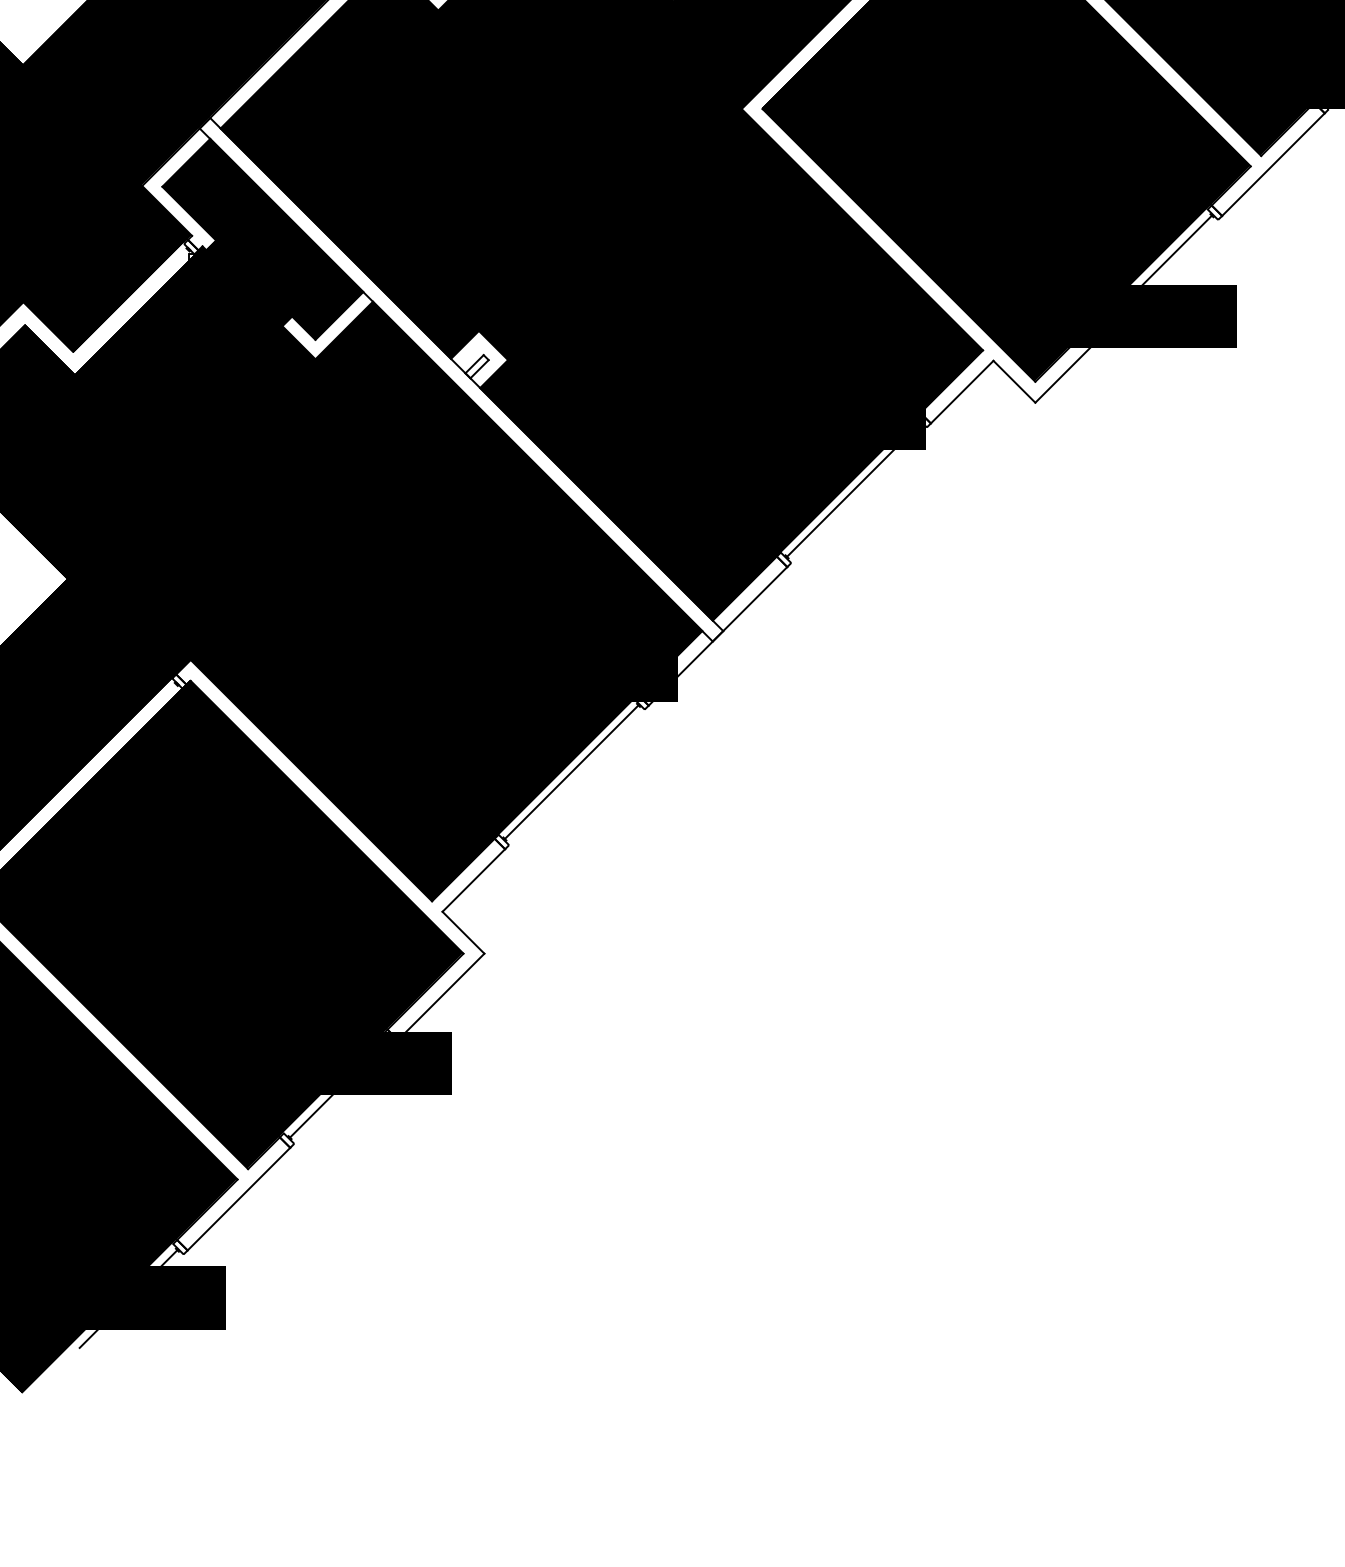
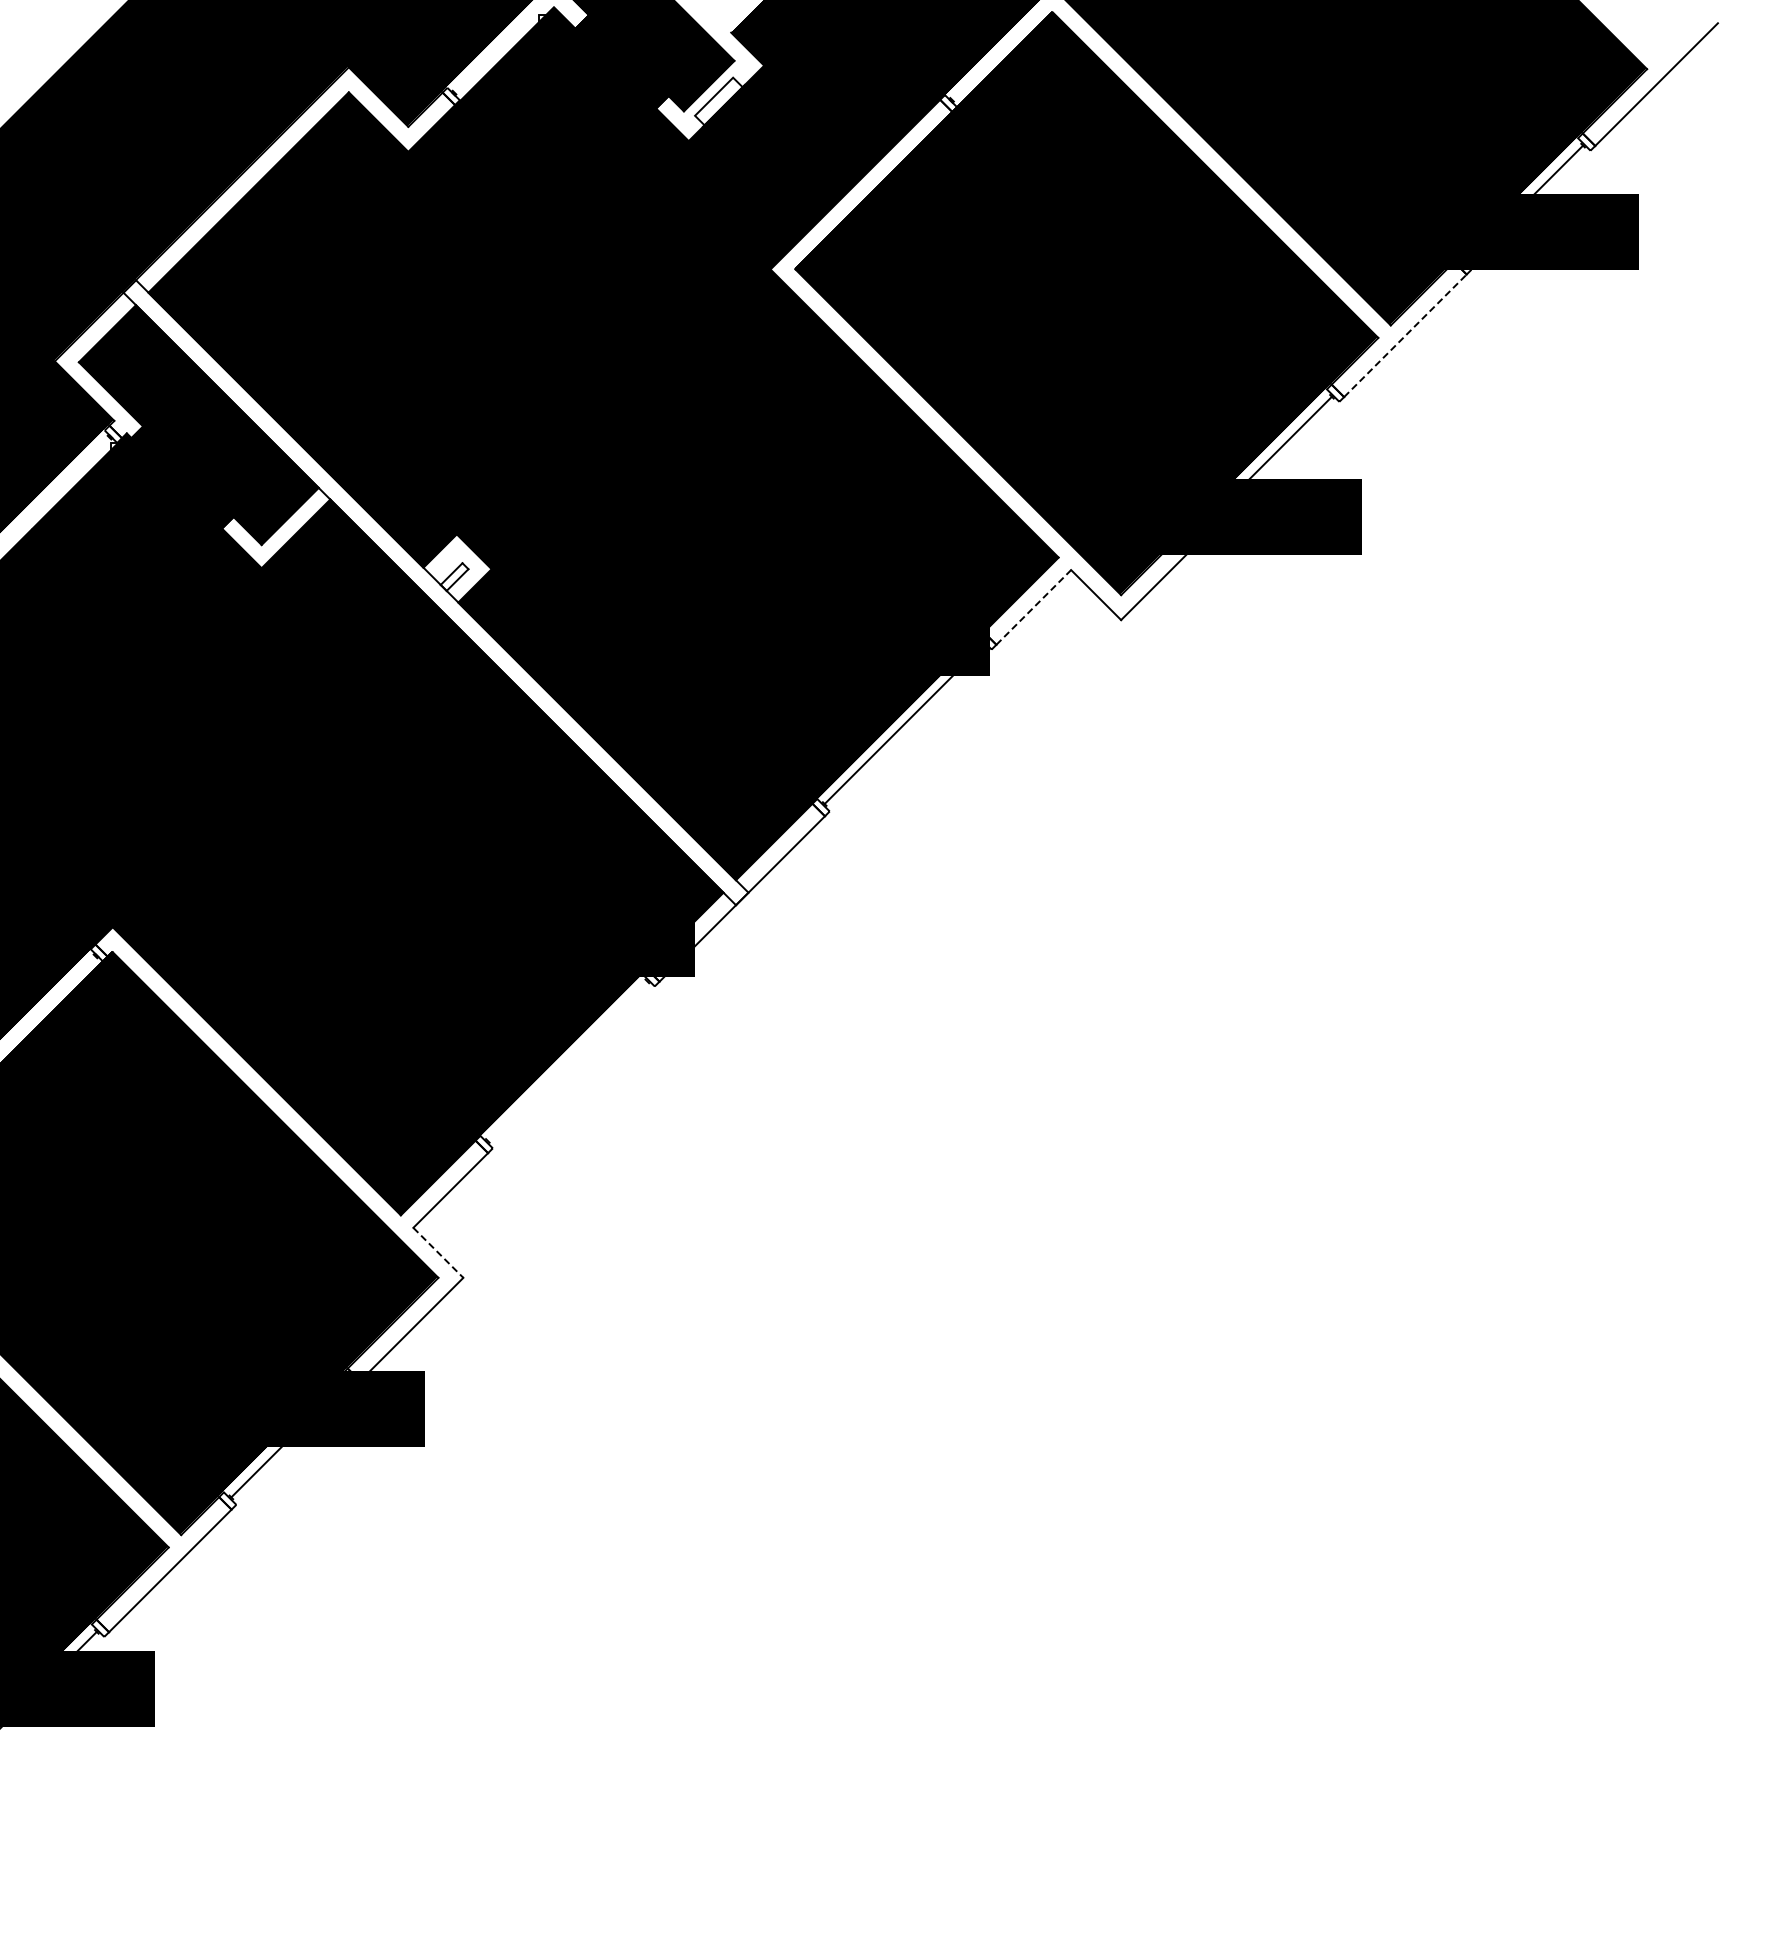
line: (1273, 164) -> (1405, 335), solid -> dashed
line: (961, 392) -> (1033, 607), solid -> dashed
line: (571, 771) -> (567, 1060), removed
line: (463, 933) -> (438, 1253), solid -> dashed

